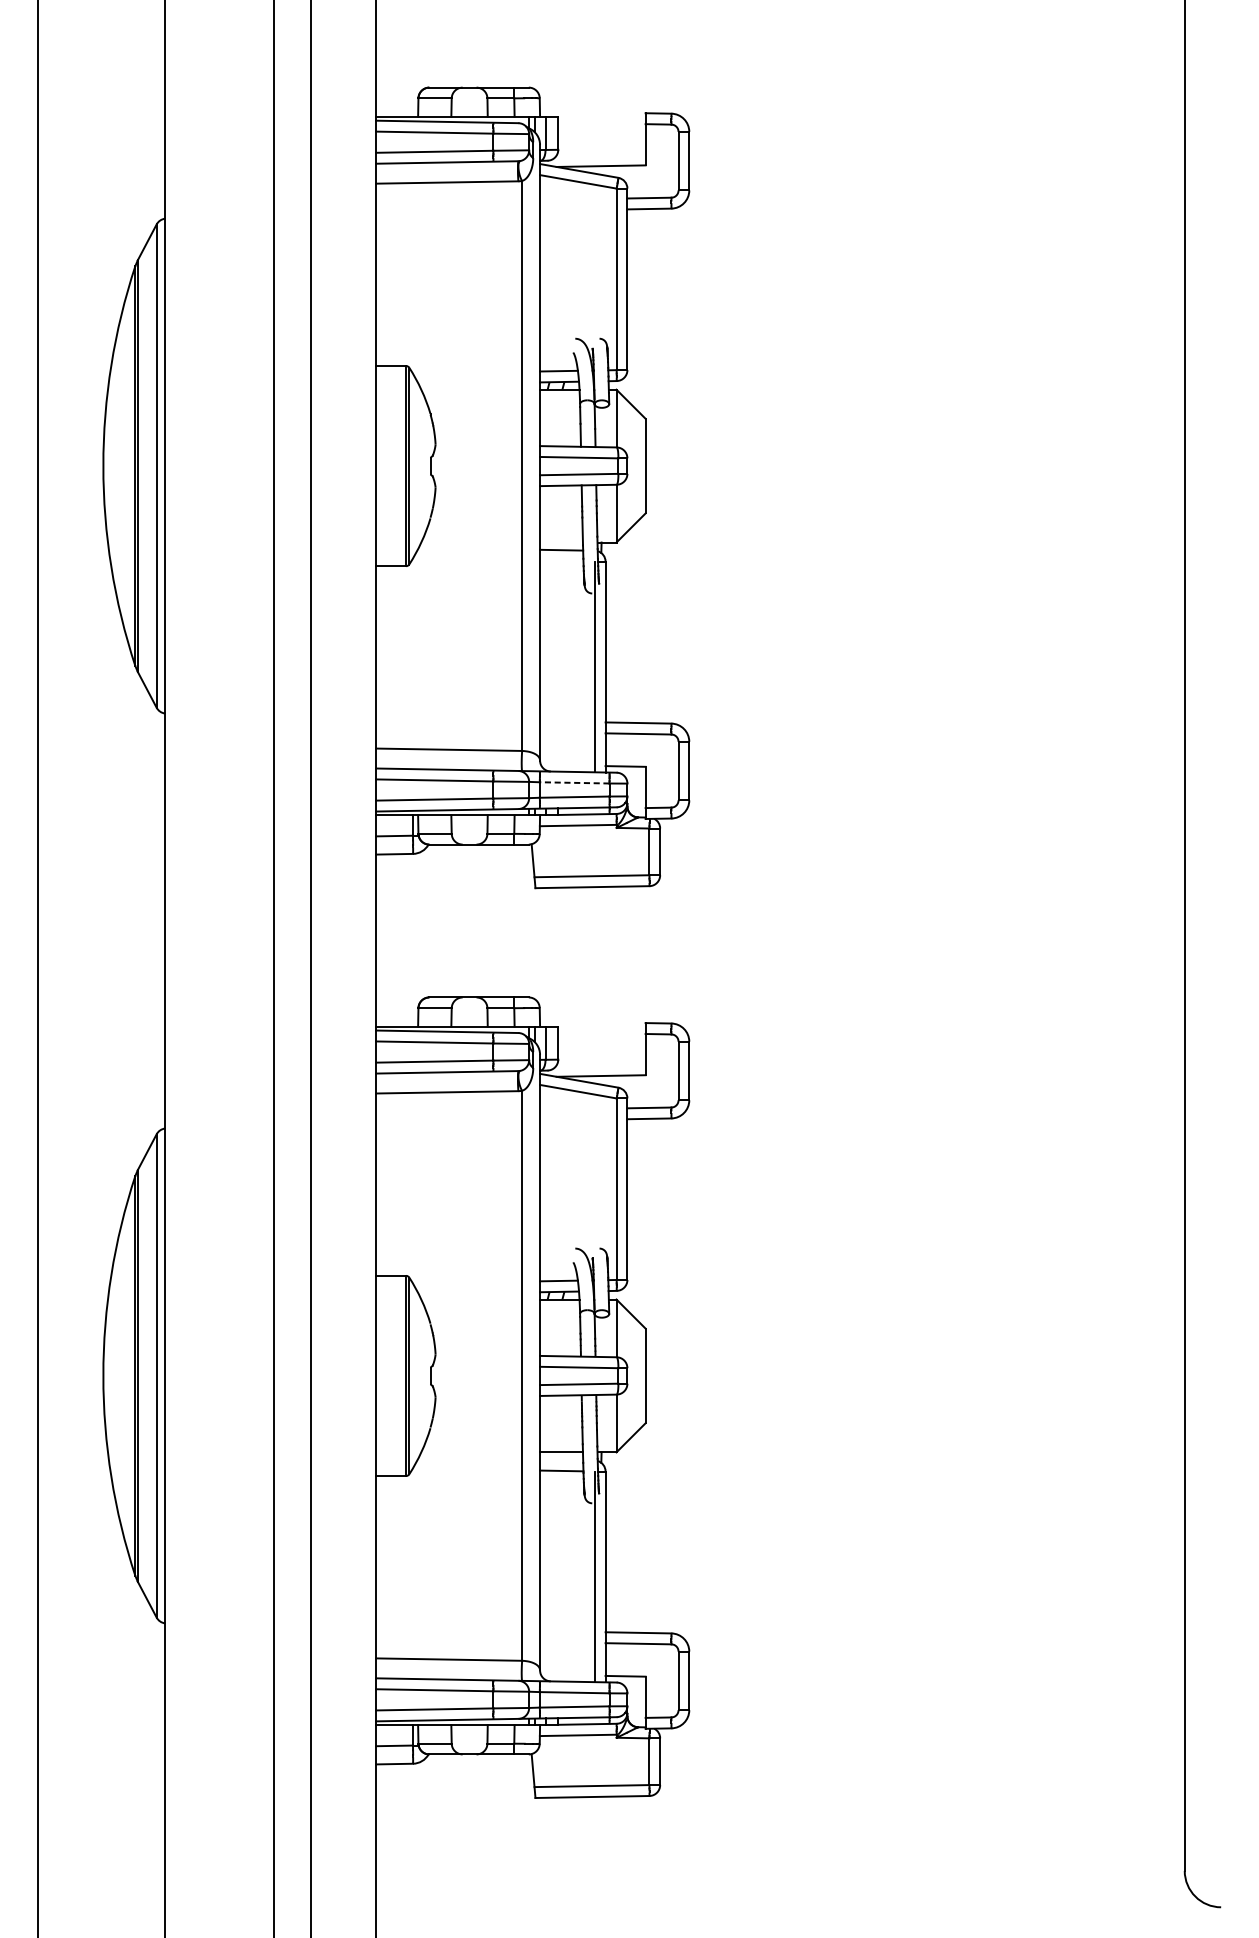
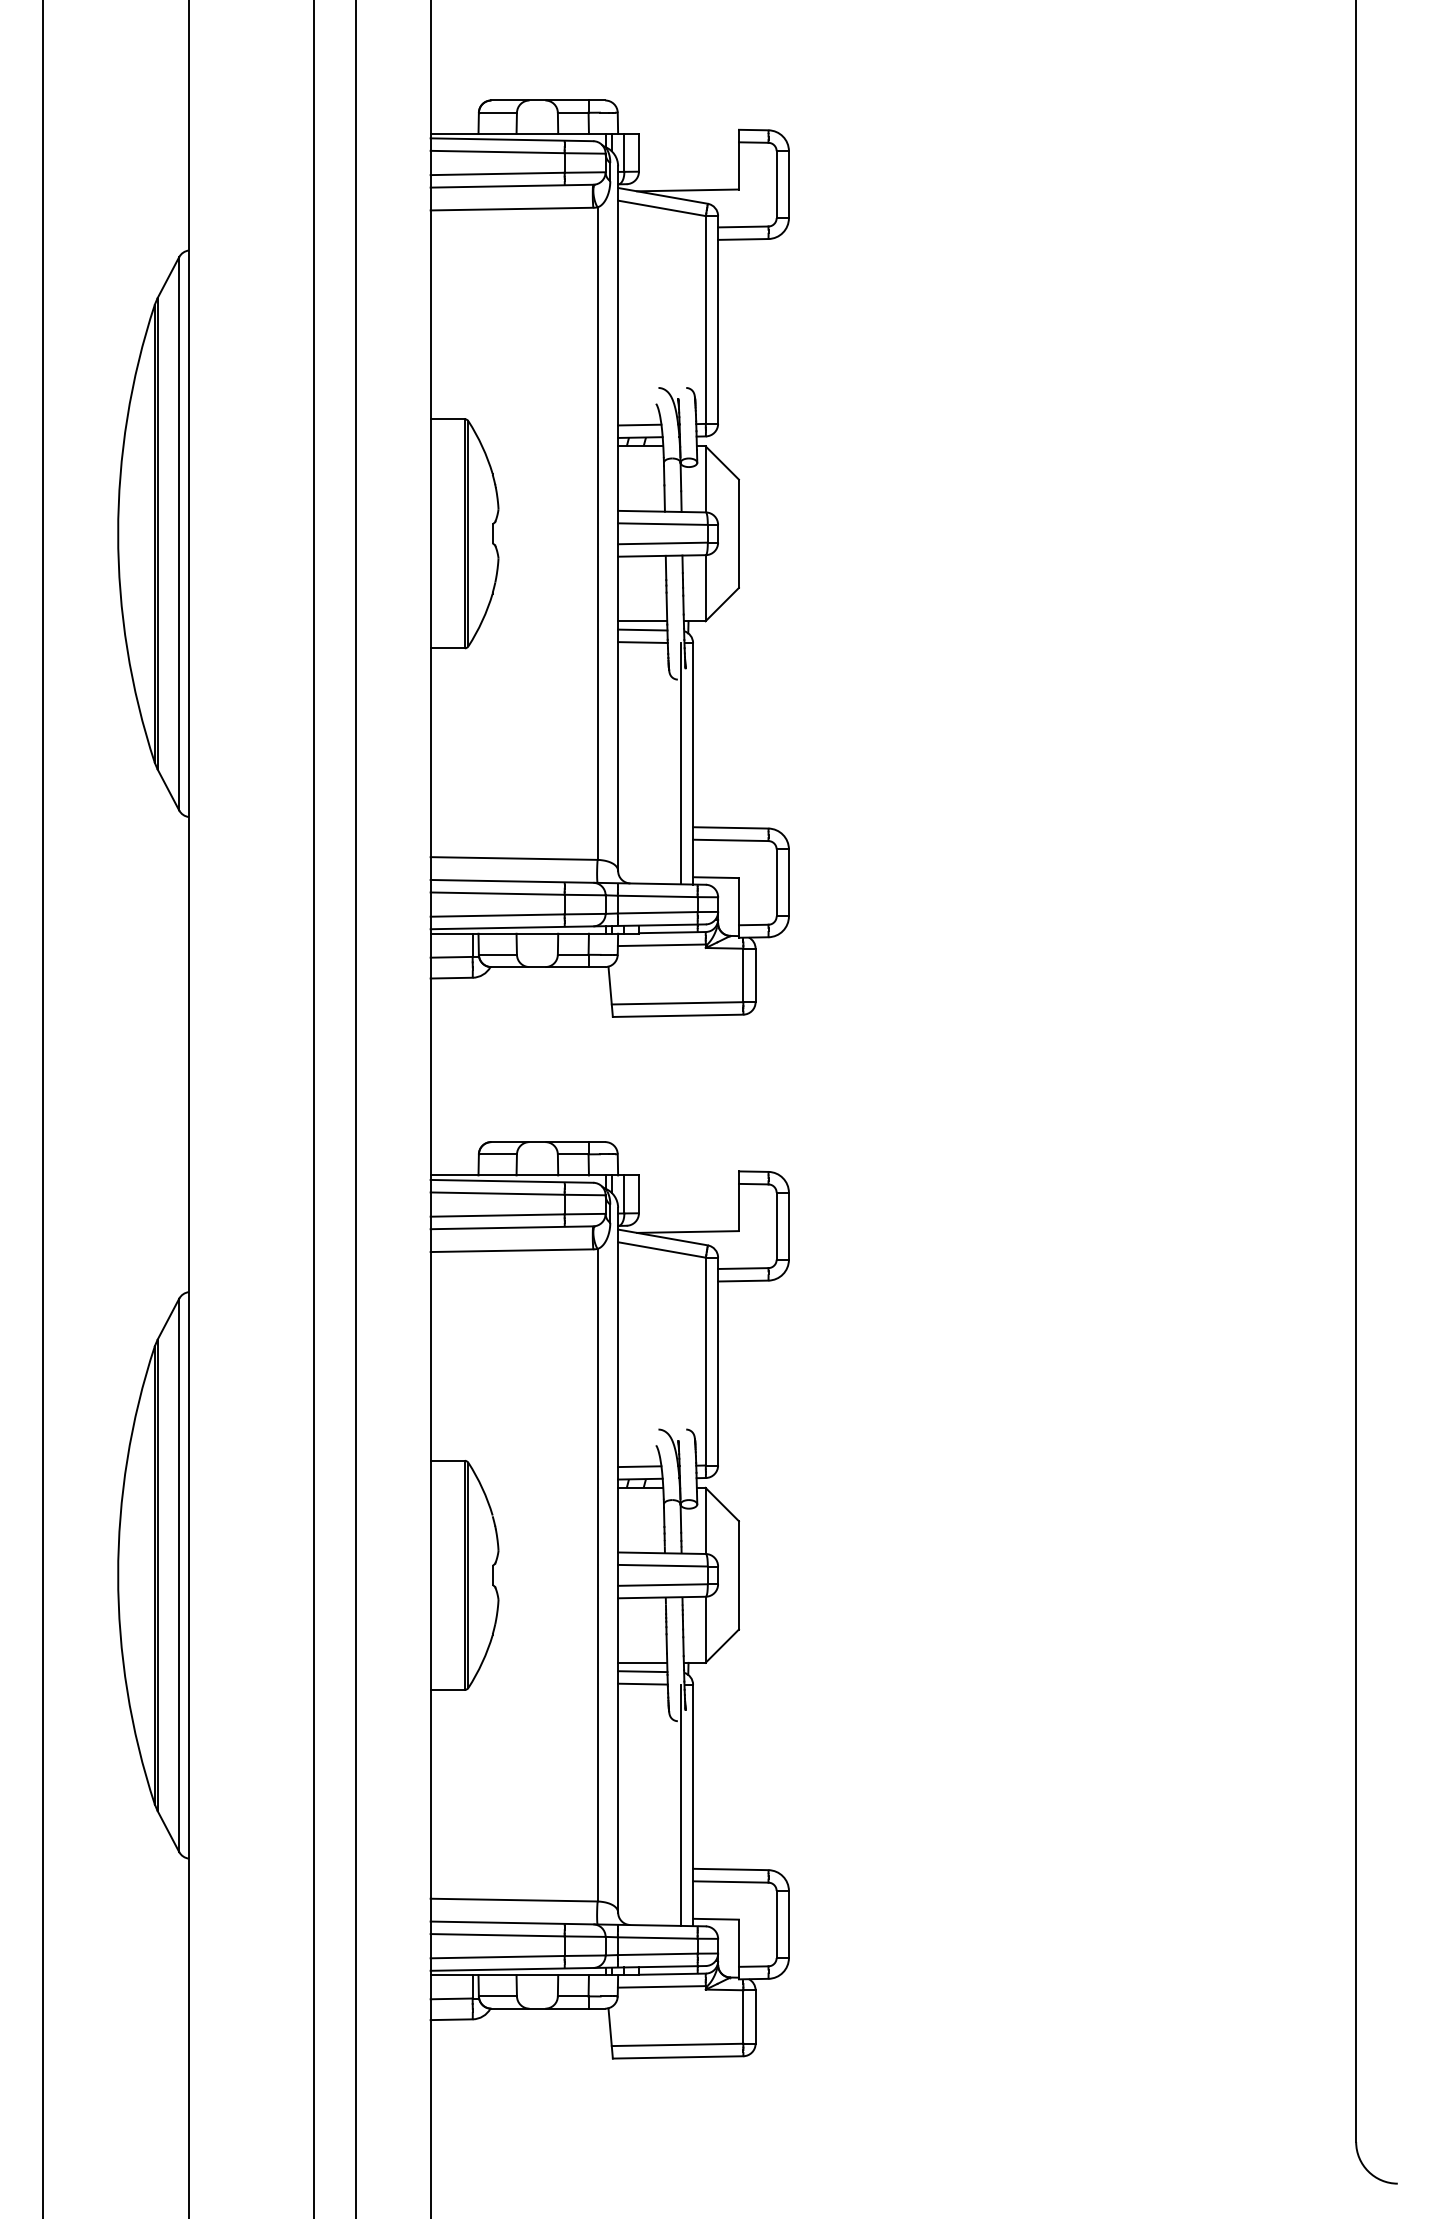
line: (561, 542) -> (642, 621), added
line: (561, 561) -> (642, 642), added
line: (574, 782) -> (657, 896), dashed -> solid
line: (561, 1459) -> (642, 1671), added

